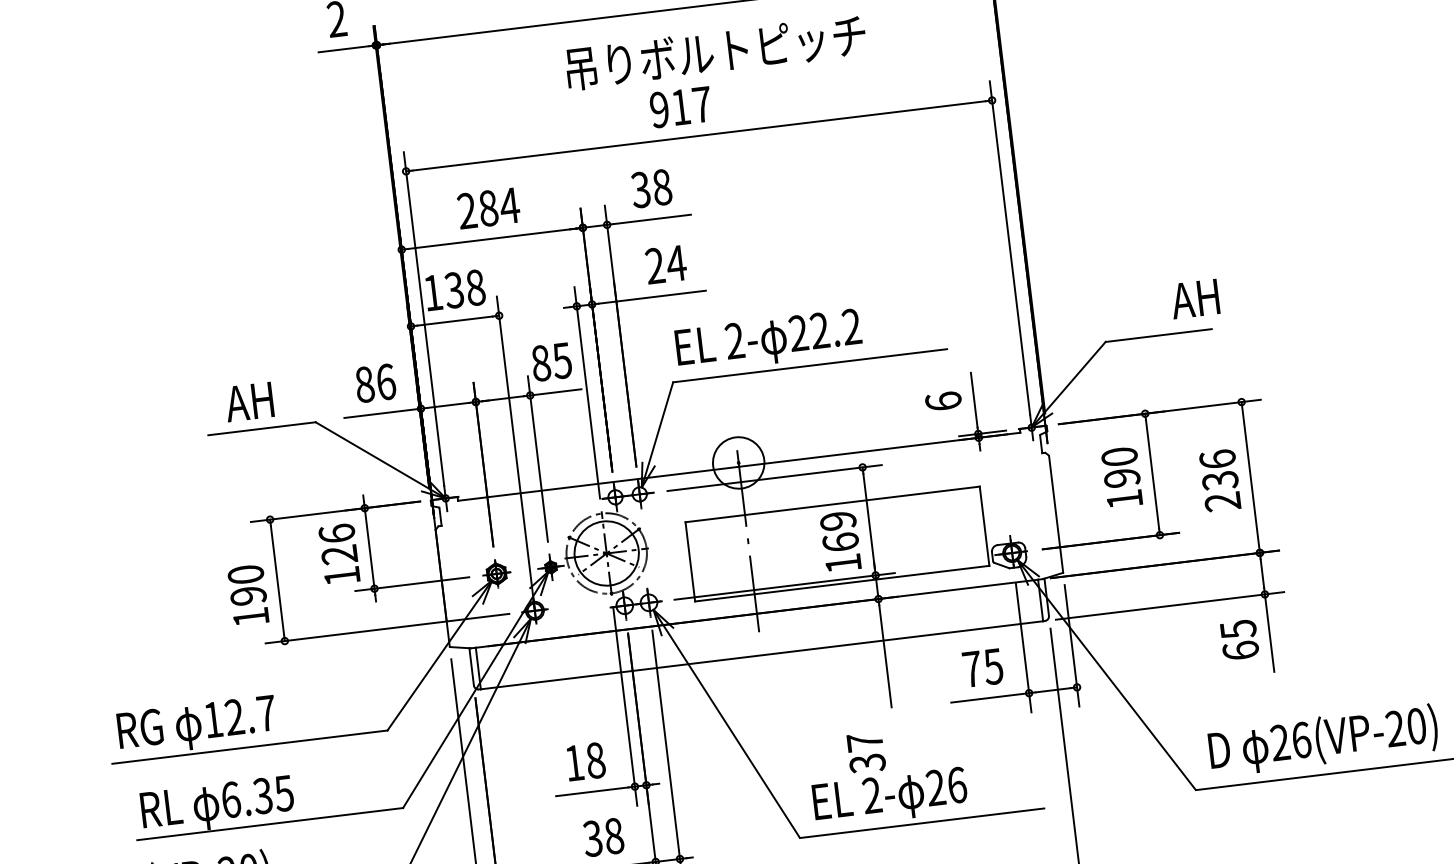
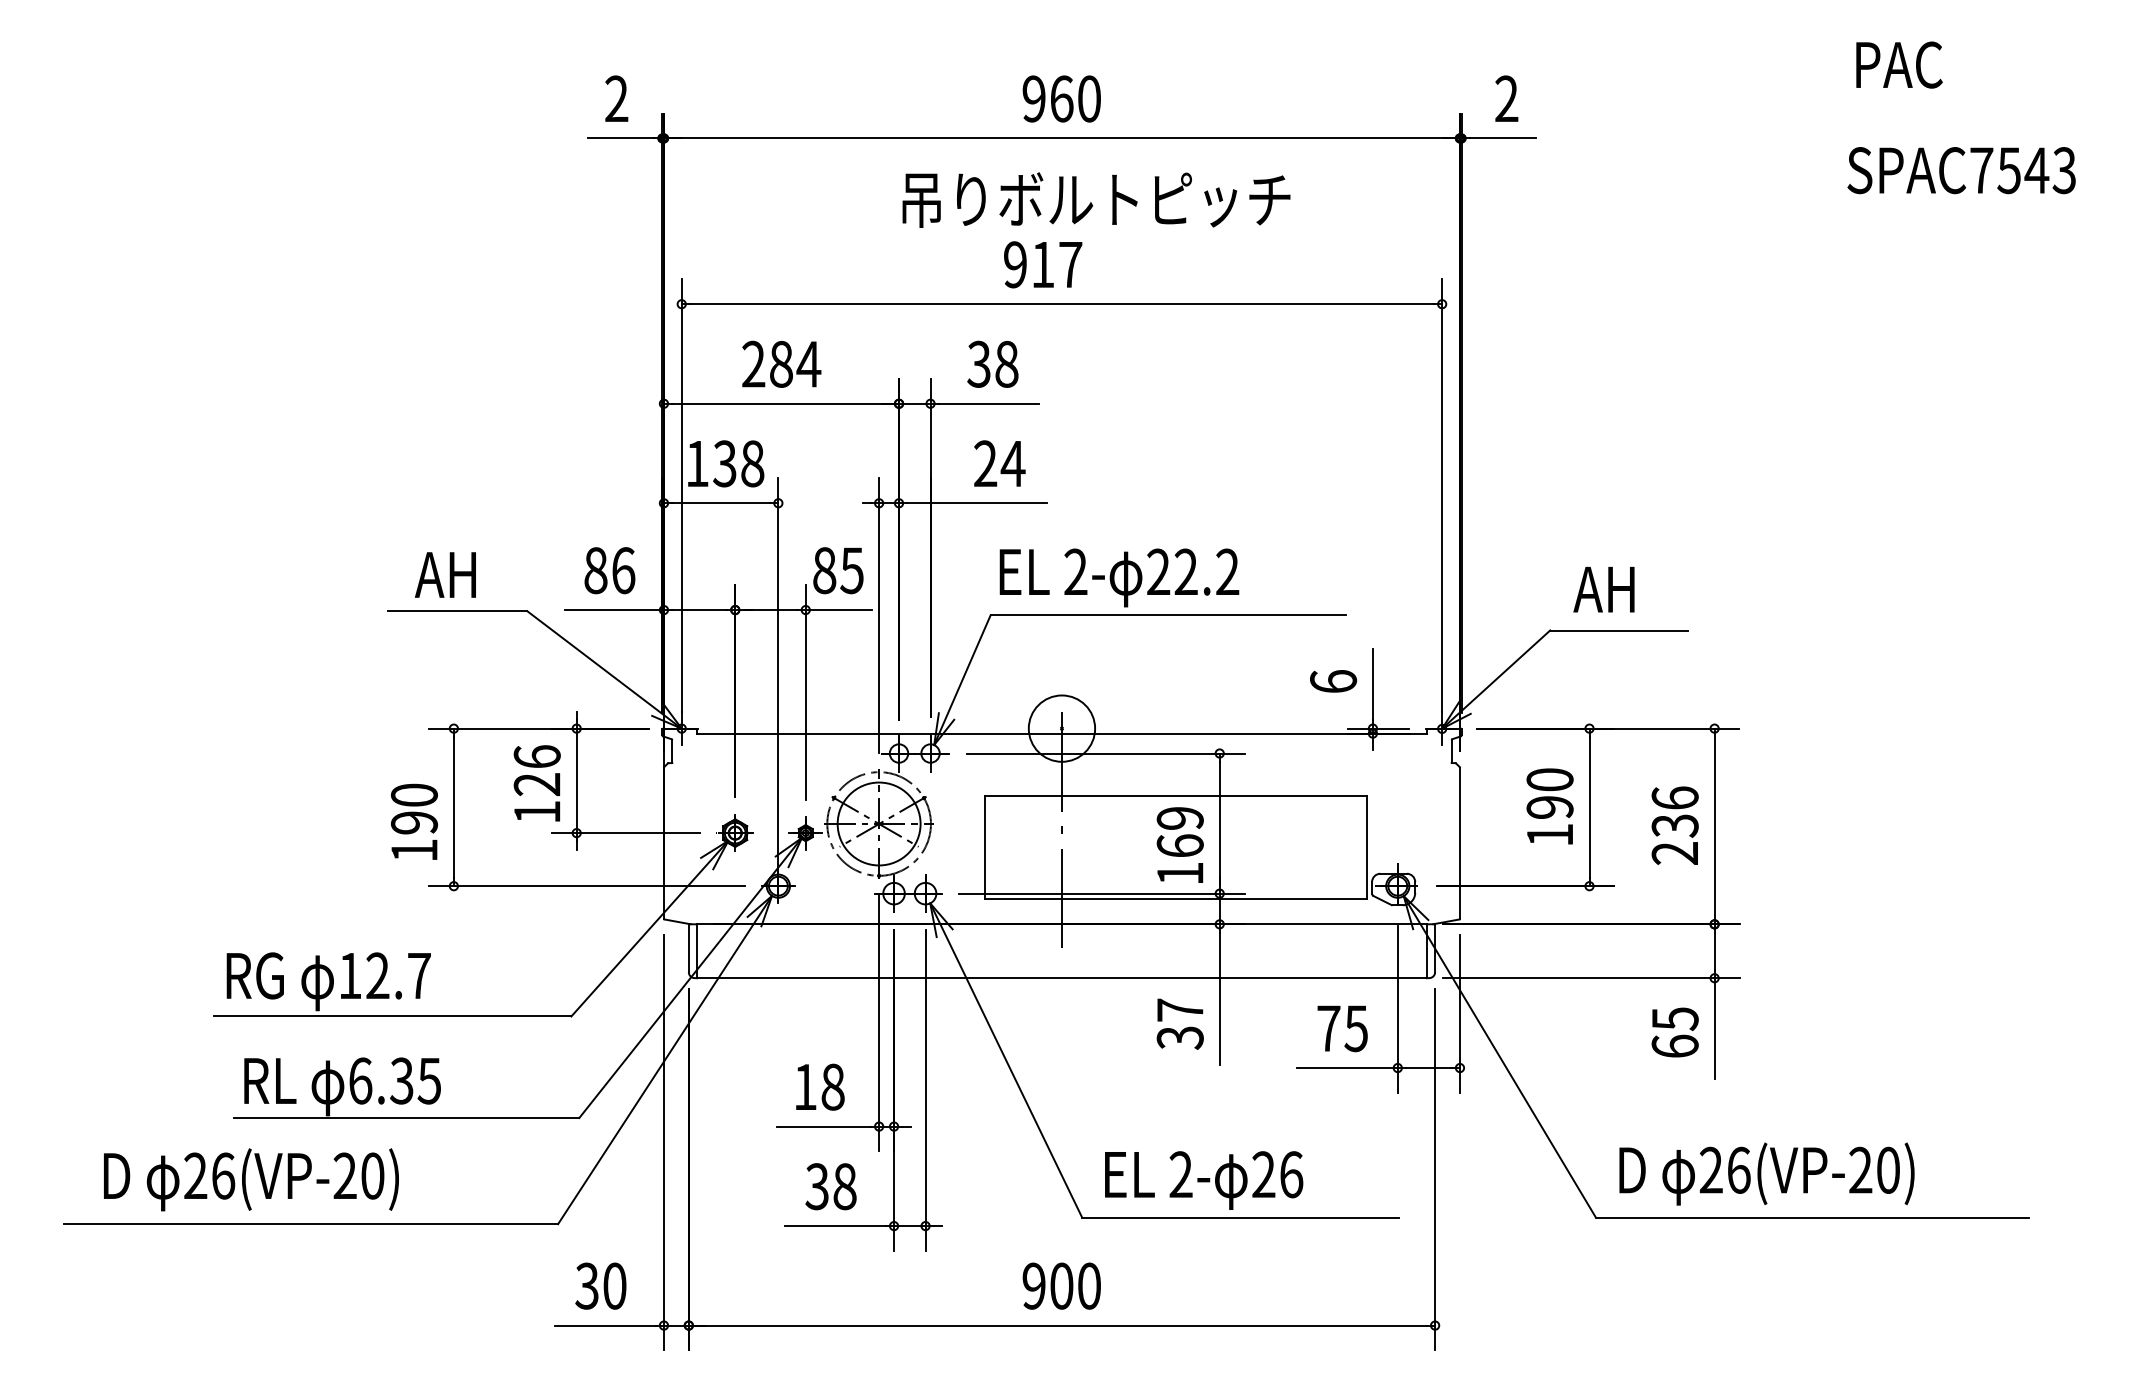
text: (1194, 298) -> (1603, 589), moved
text: (865, 752) -> (1179, 1023), moved

